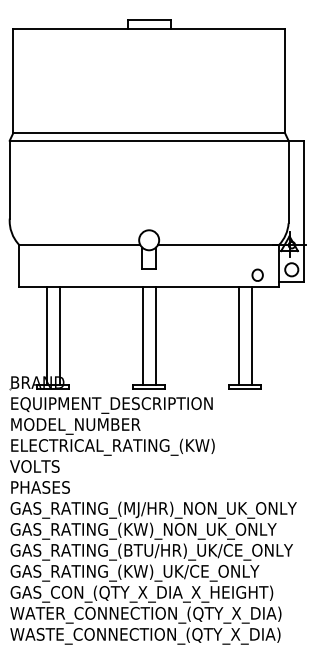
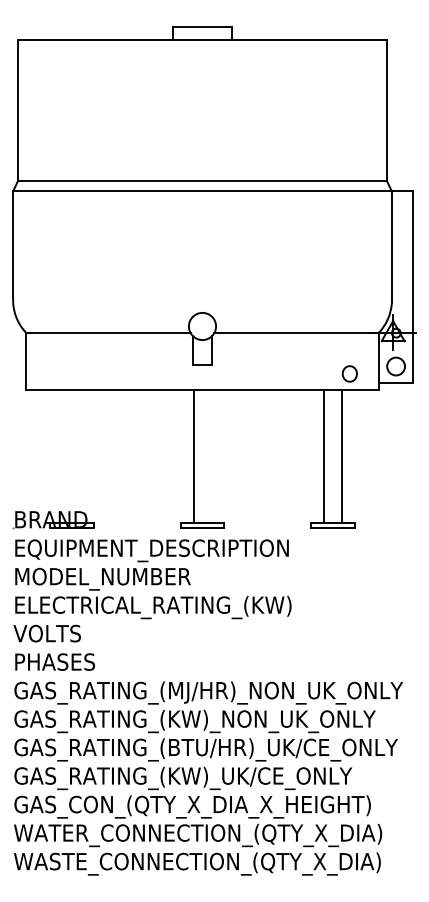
line: (46, 335) -> (63, 455), removed
line: (59, 335) -> (80, 455), removed
line: (155, 335) -> (211, 455), removed

